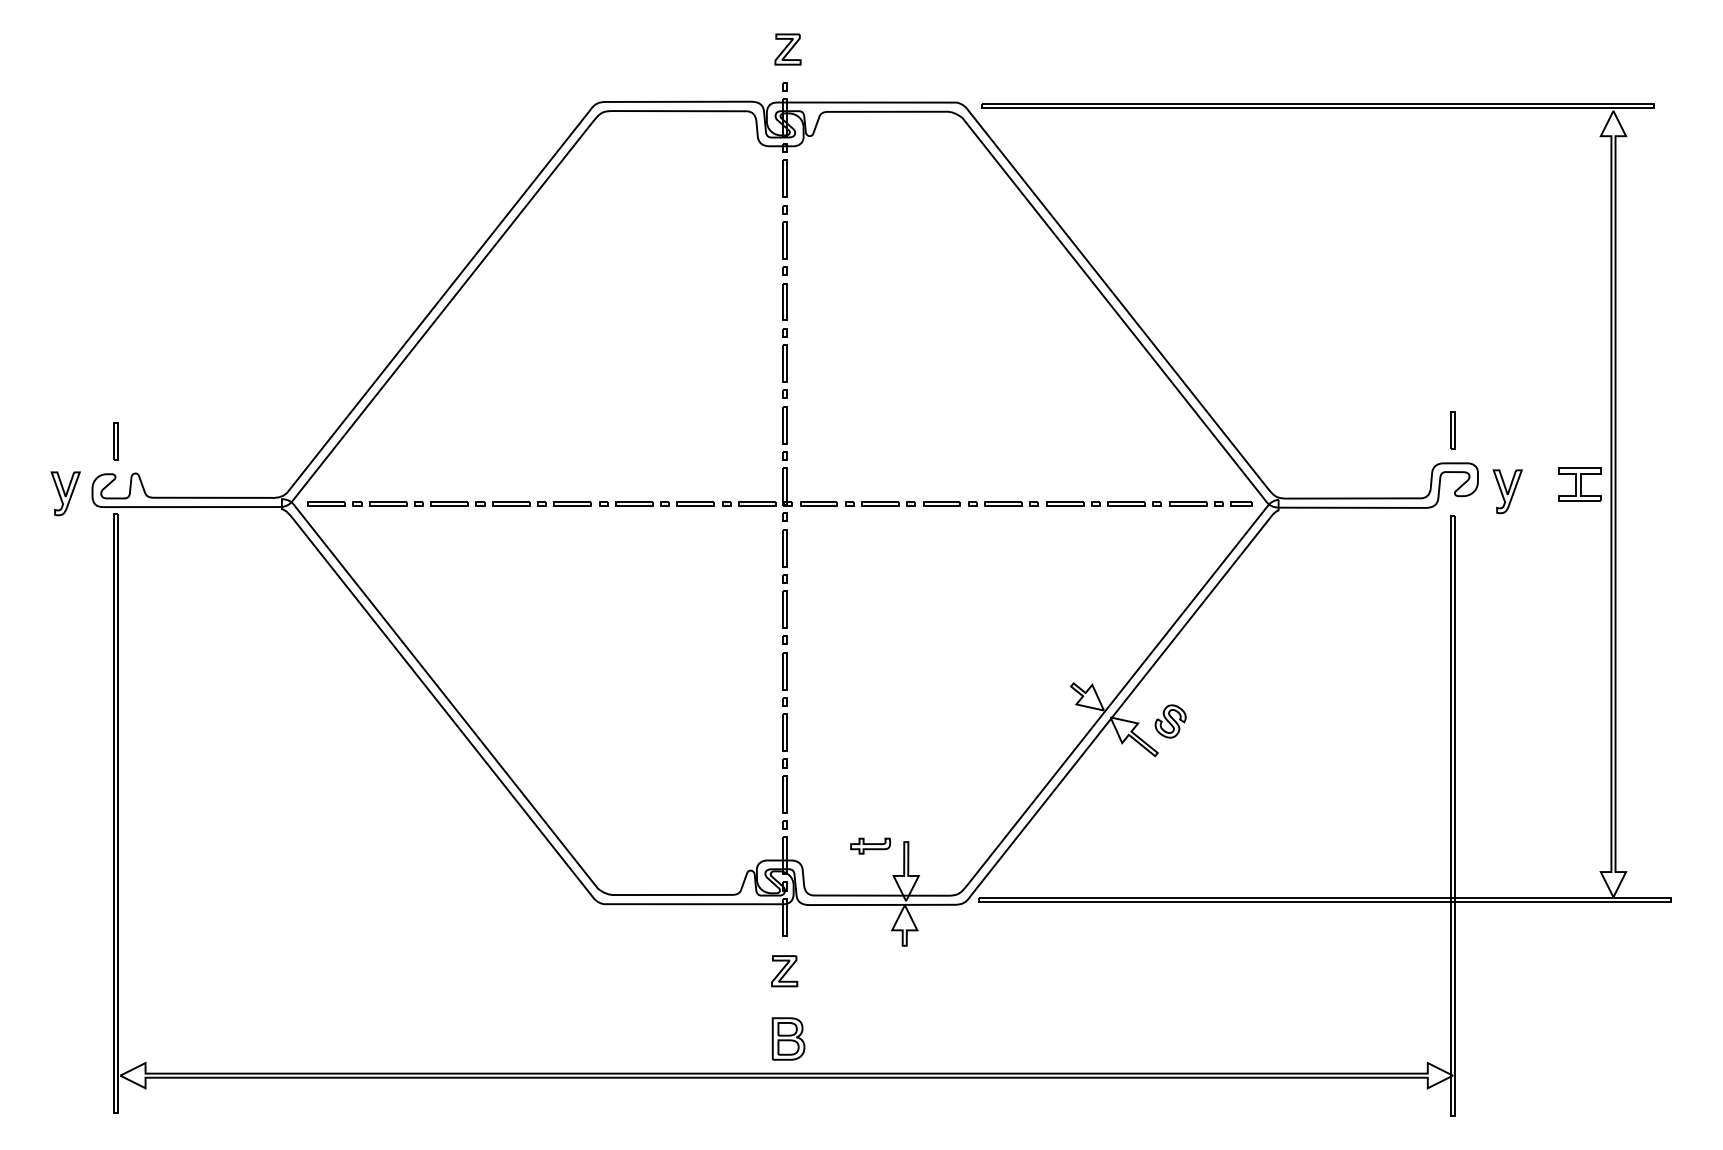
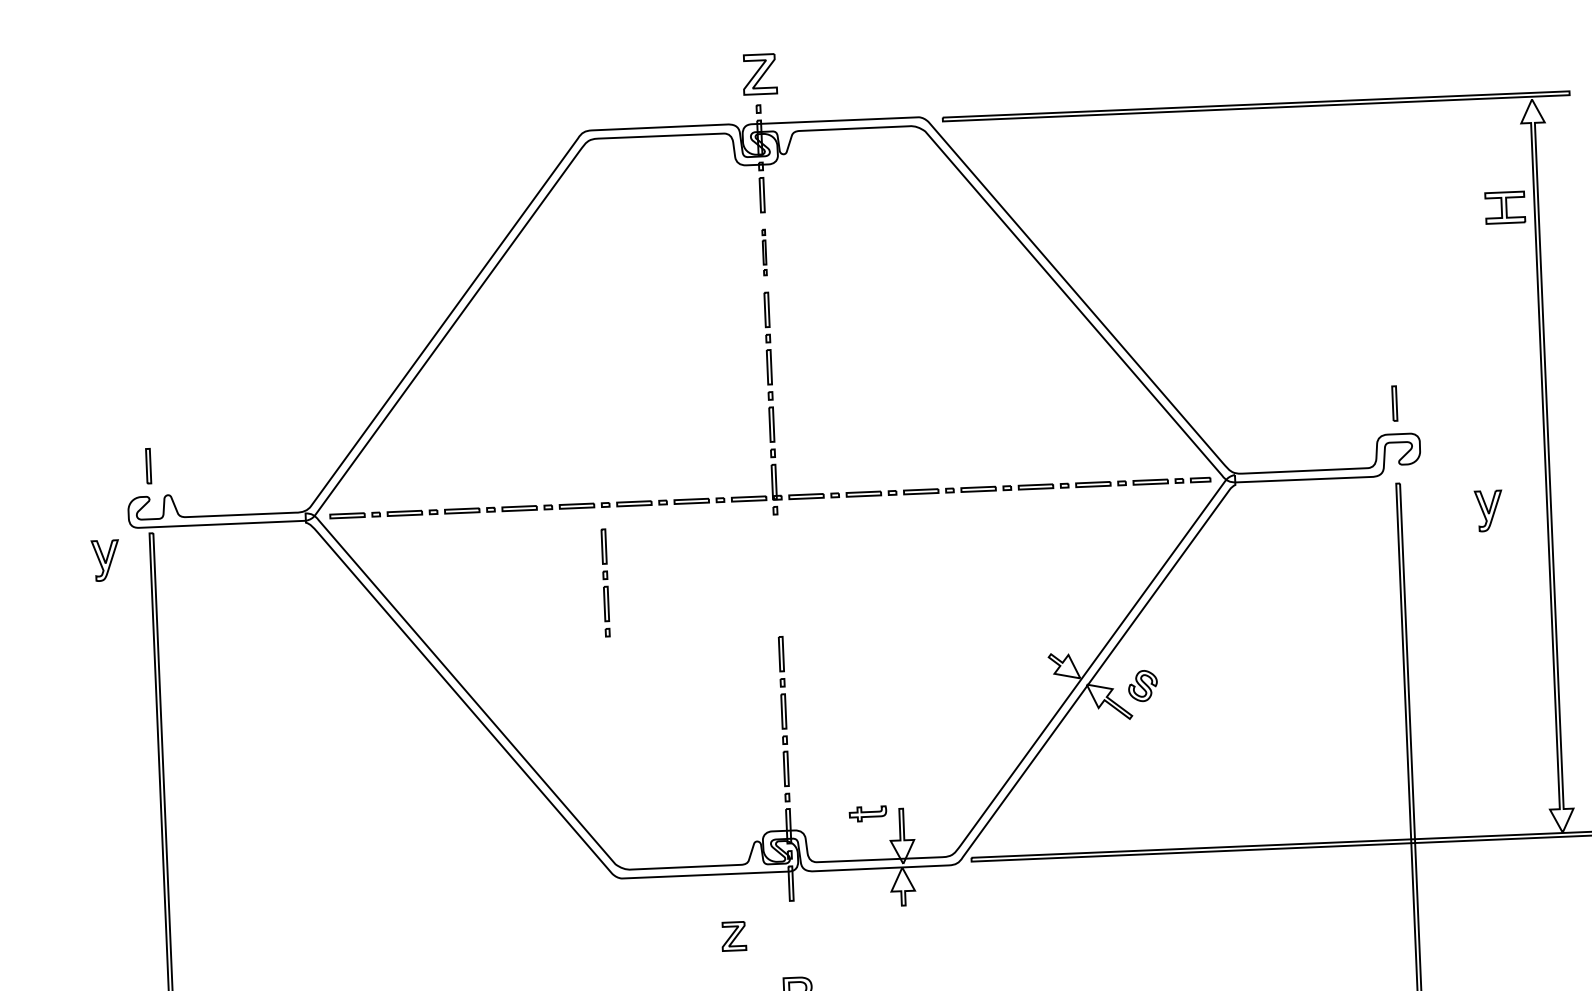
part: (787, 49) -> (759, 74), size x1.4
part: (784, 240) -> (764, 252), size x0.7
part: (1579, 484) -> (1504, 207), moved
part: (1507, 491) -> (1488, 510), moved
part: (65, 493) -> (105, 560), moved
part: (784, 586) -> (605, 582), moved
part: (784, 971) -> (733, 936), moved

